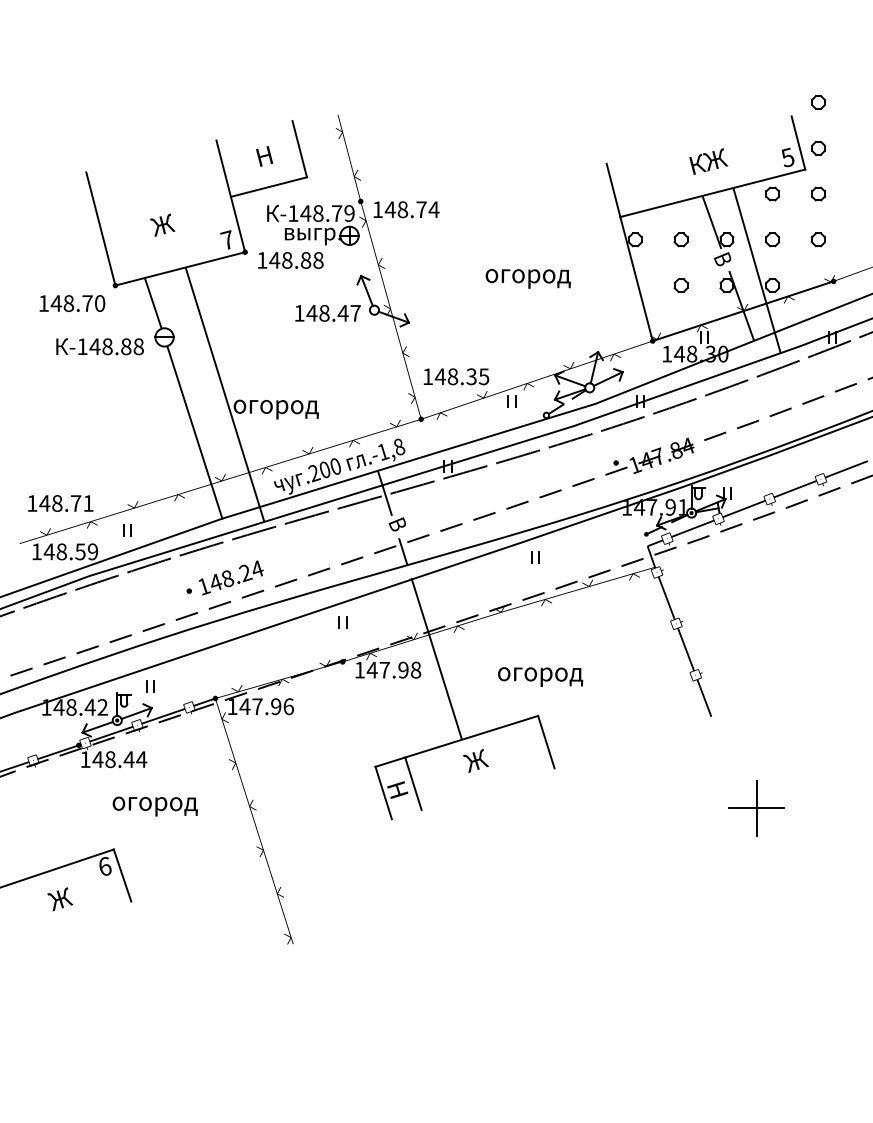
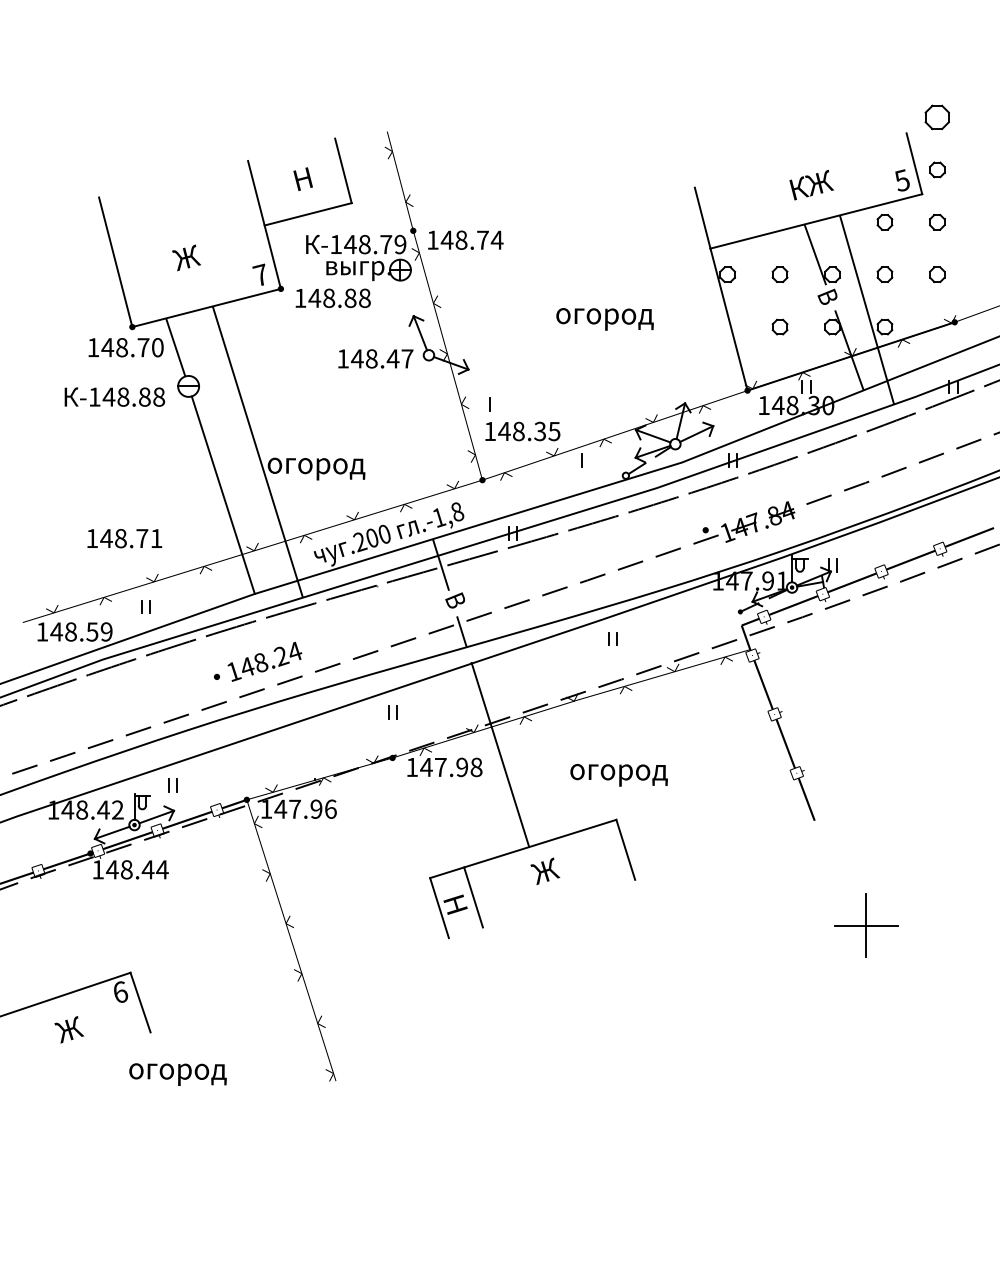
part: (818, 102) -> (937, 117), size x1.6
text: (71, 303) -> (125, 347), moved
line: (515, 402) -> (489, 404), moved
text: (60, 503) -> (124, 538), moved
text: (154, 806) -> (177, 1074), moved

